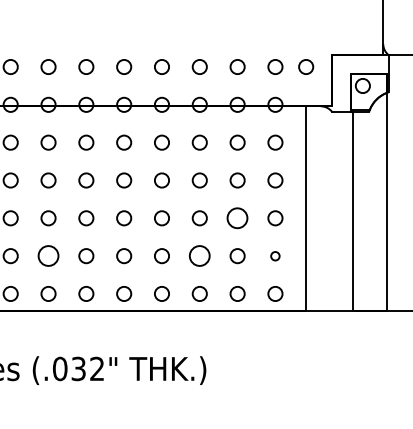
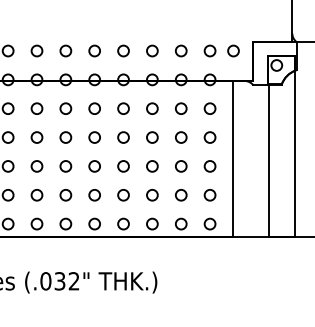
circle: (237, 218) -> (181, 166), size x0.71
circle: (47, 256) -> (36, 195), size x0.71
circle: (199, 256) -> (152, 195), size x0.71
circle: (274, 256) -> (209, 195), size x1.67

